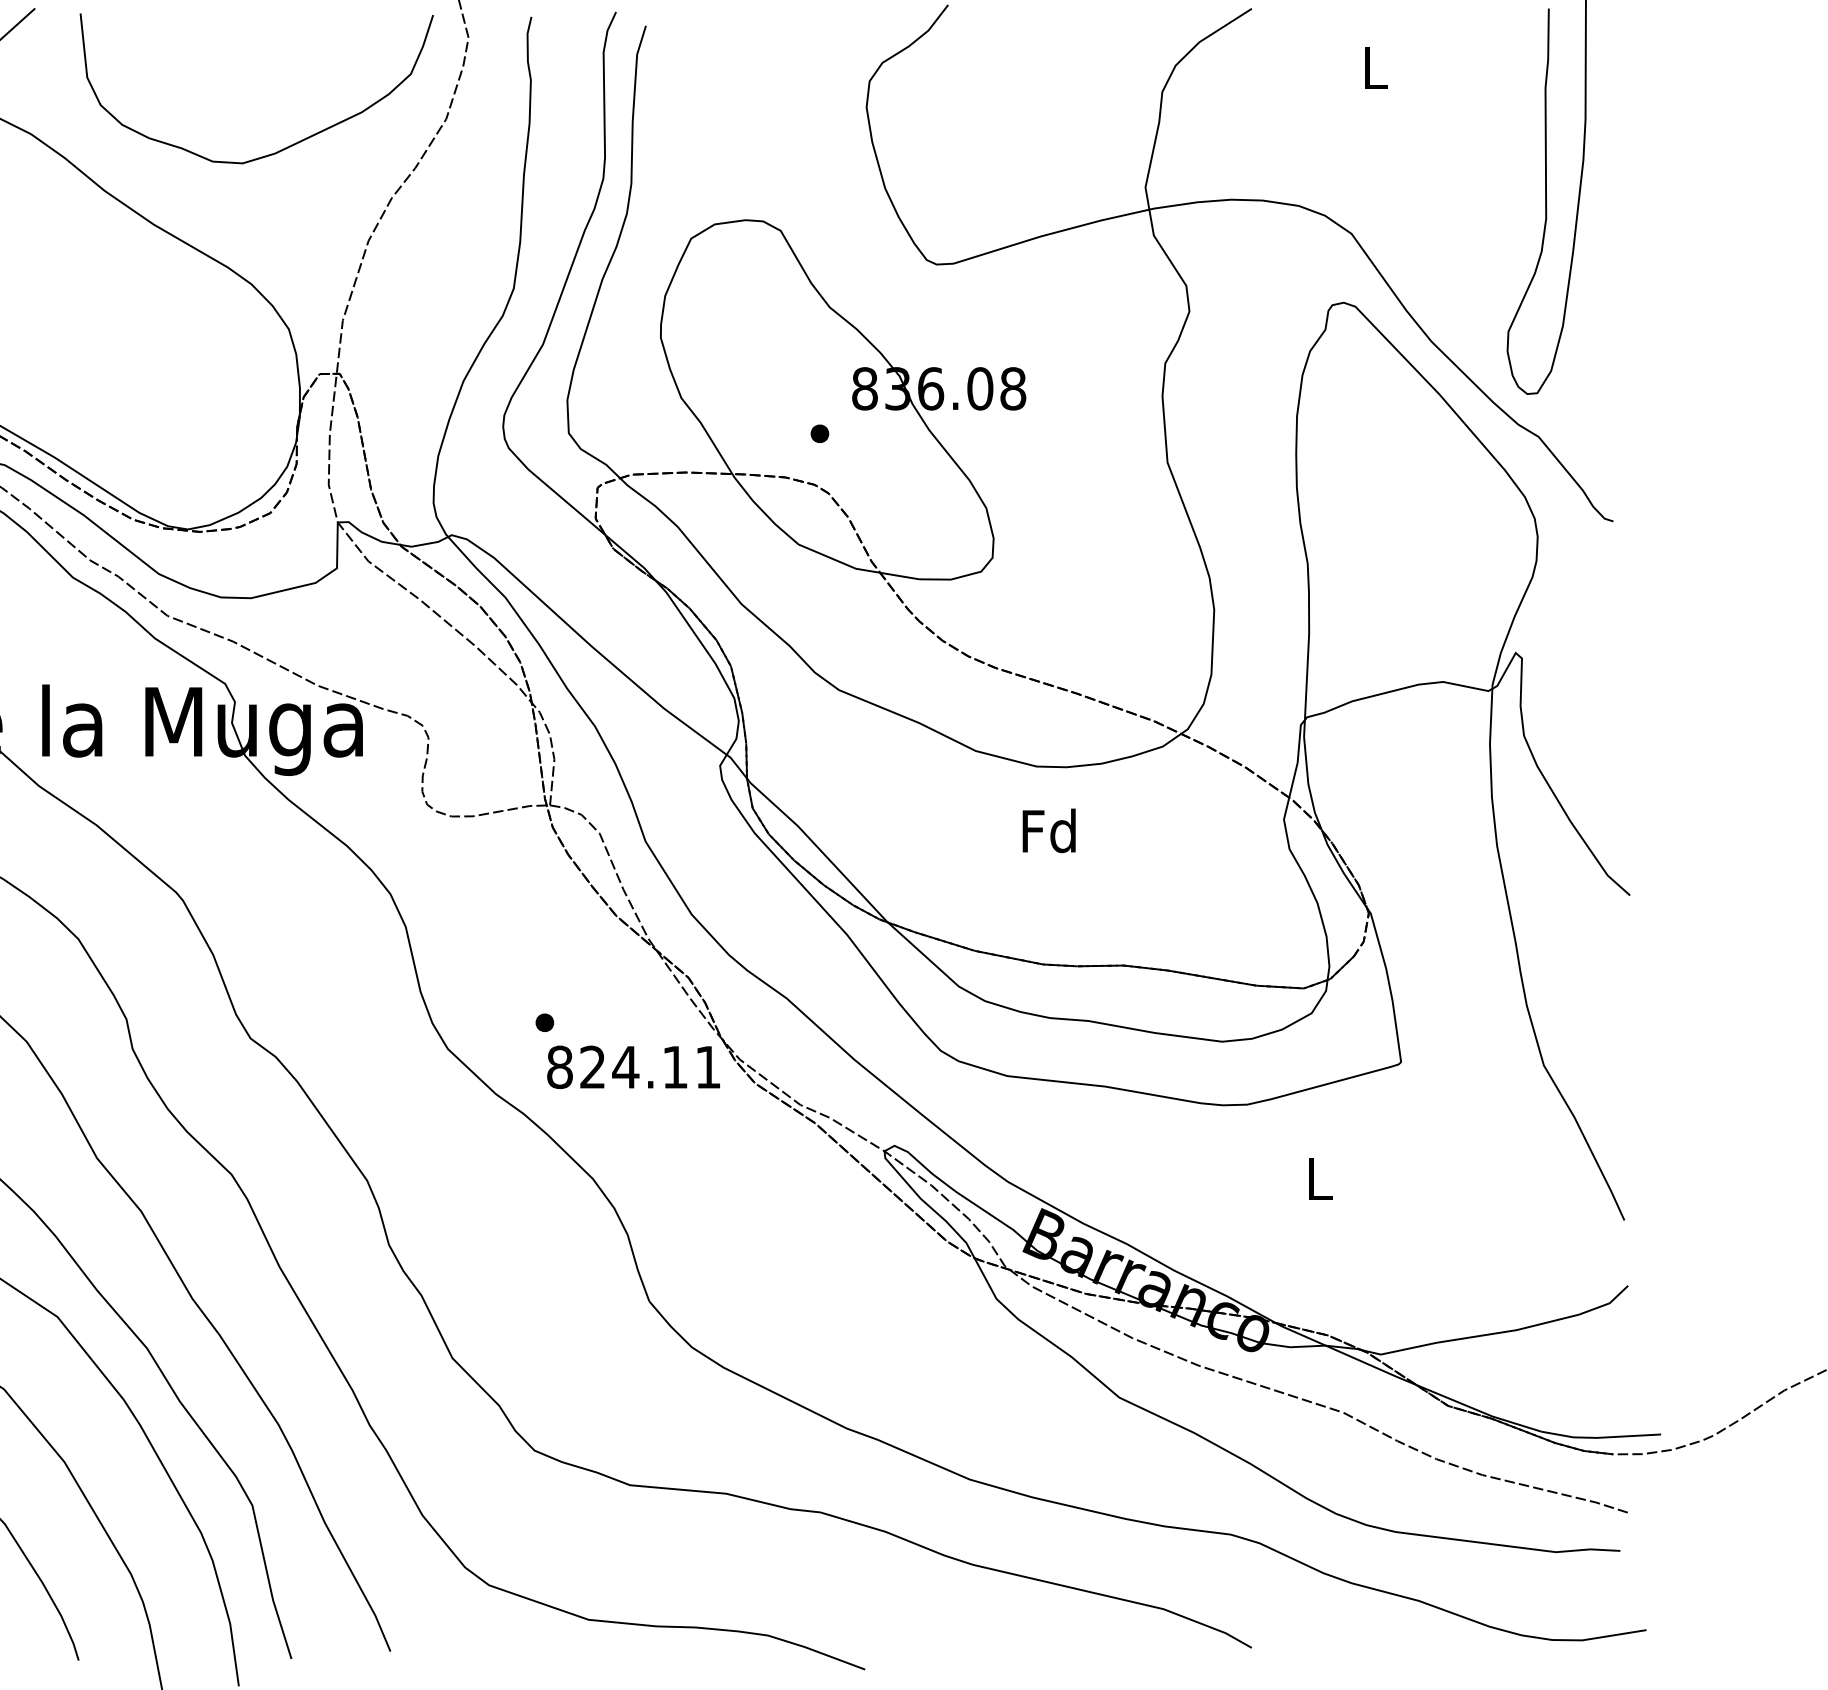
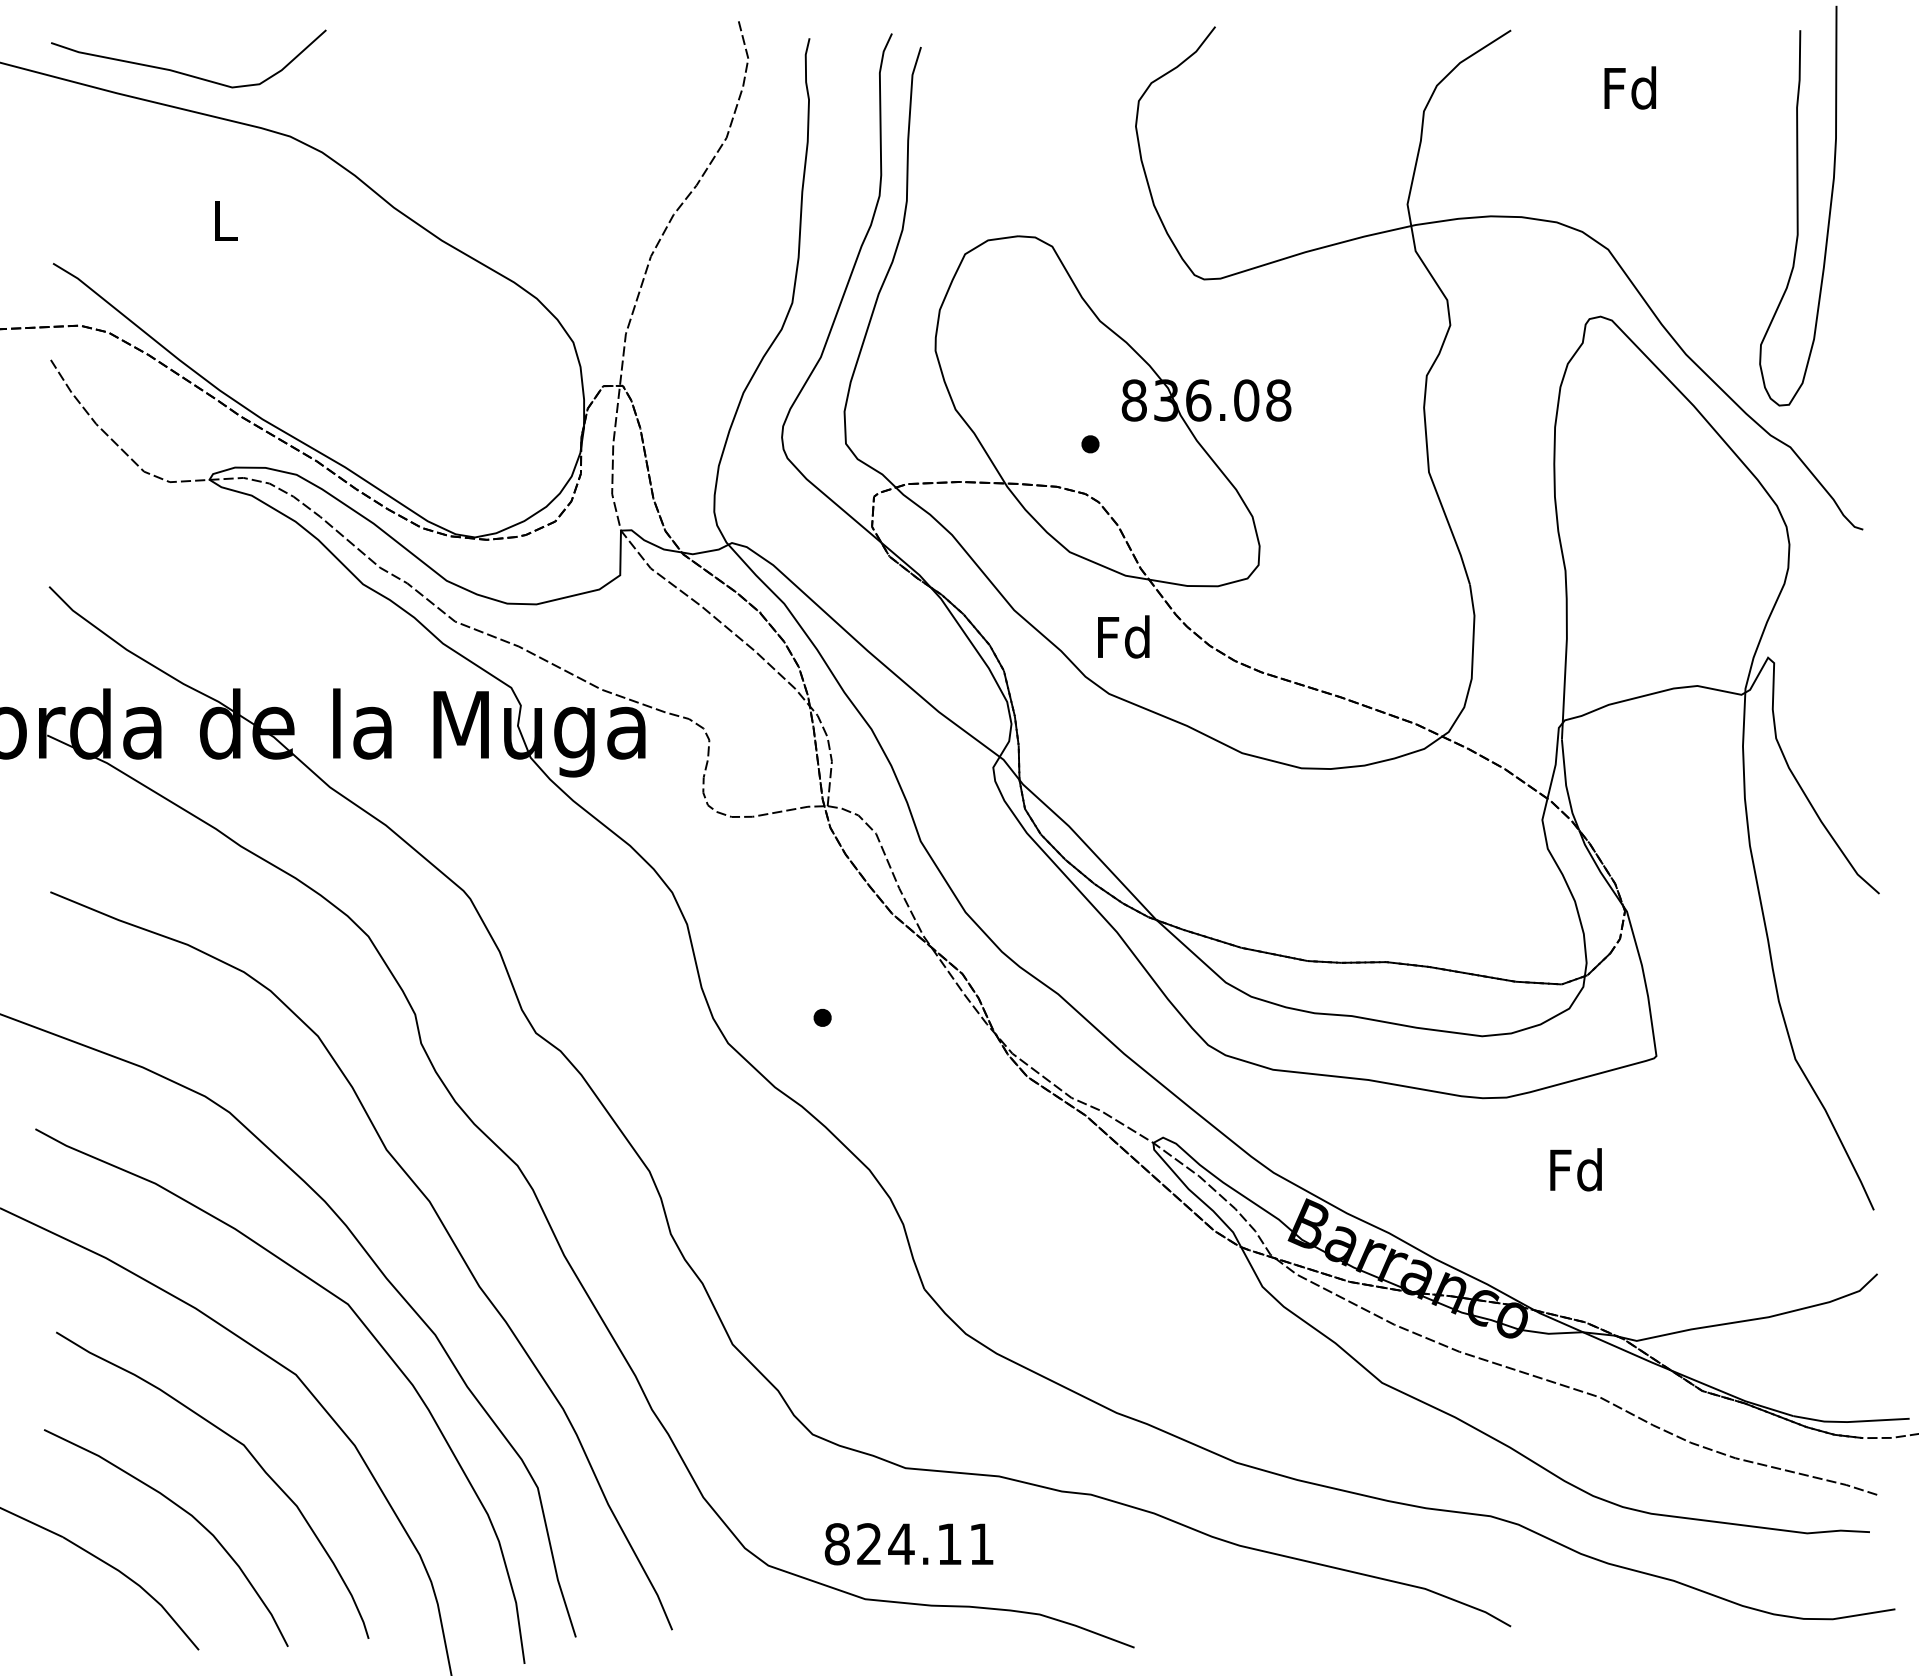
text: (1374, 67) -> (1630, 87), L -> Fd
curve: (284, 147) -> (569, 165), removed
text: (1048, 830) -> (1123, 636), moved
text: (633, 1067) -> (908, 1544), moved
text: (1317, 1178) -> (1575, 1169), L -> Fd

